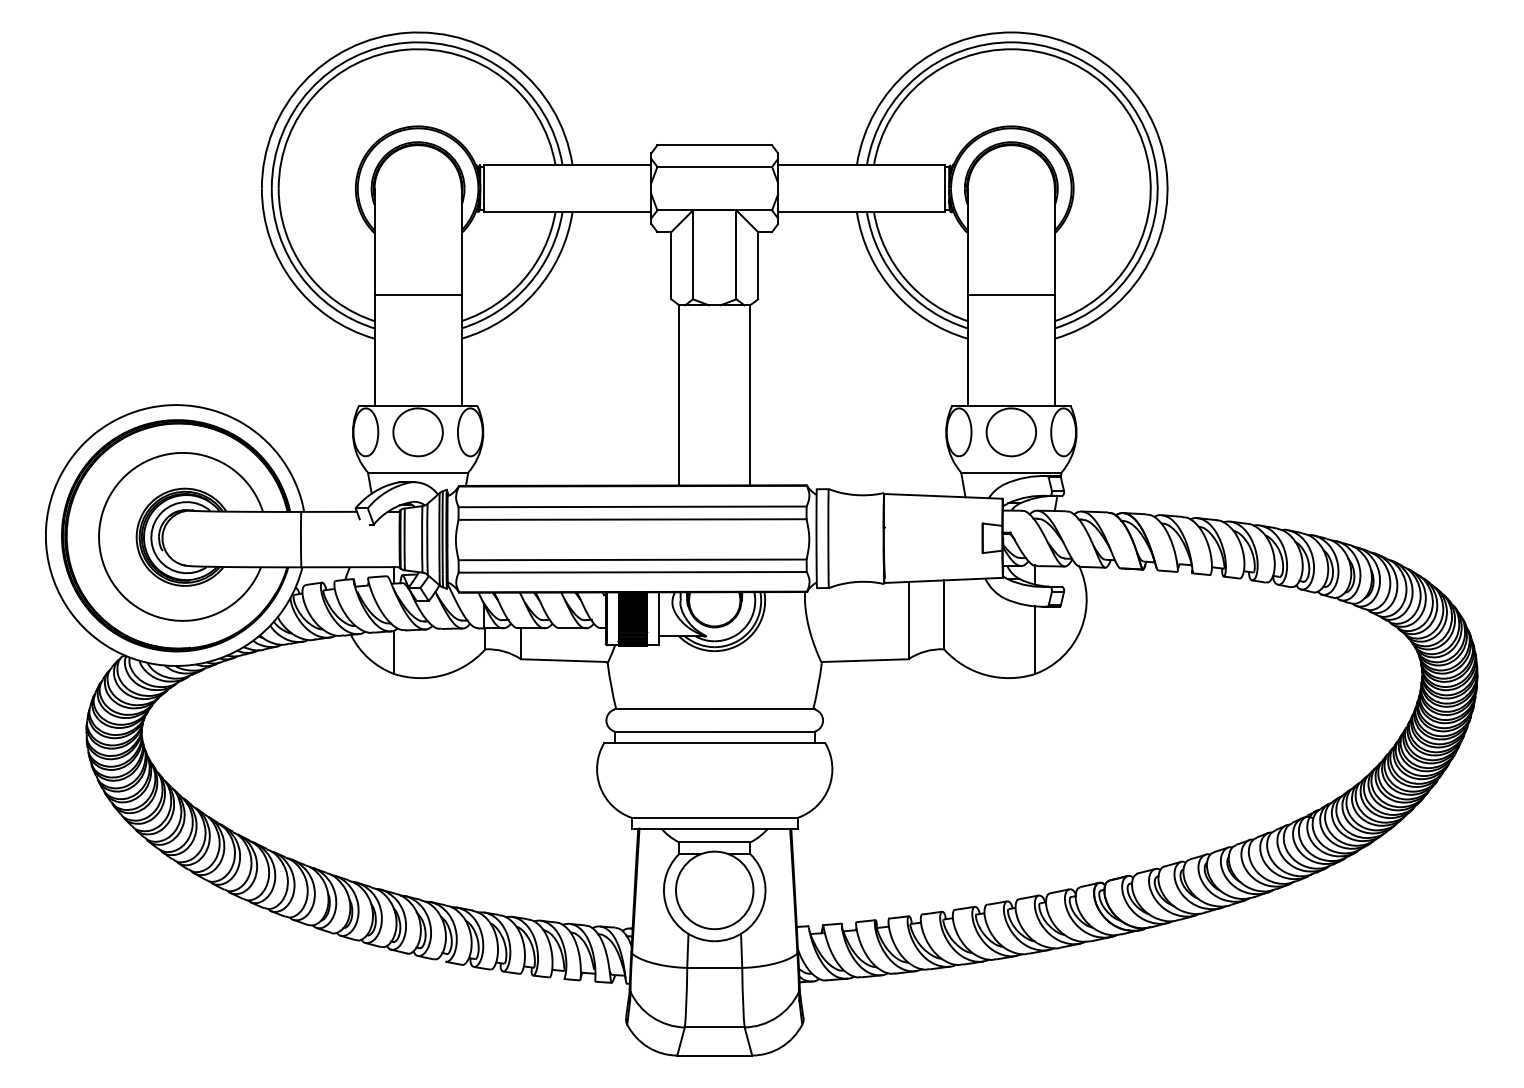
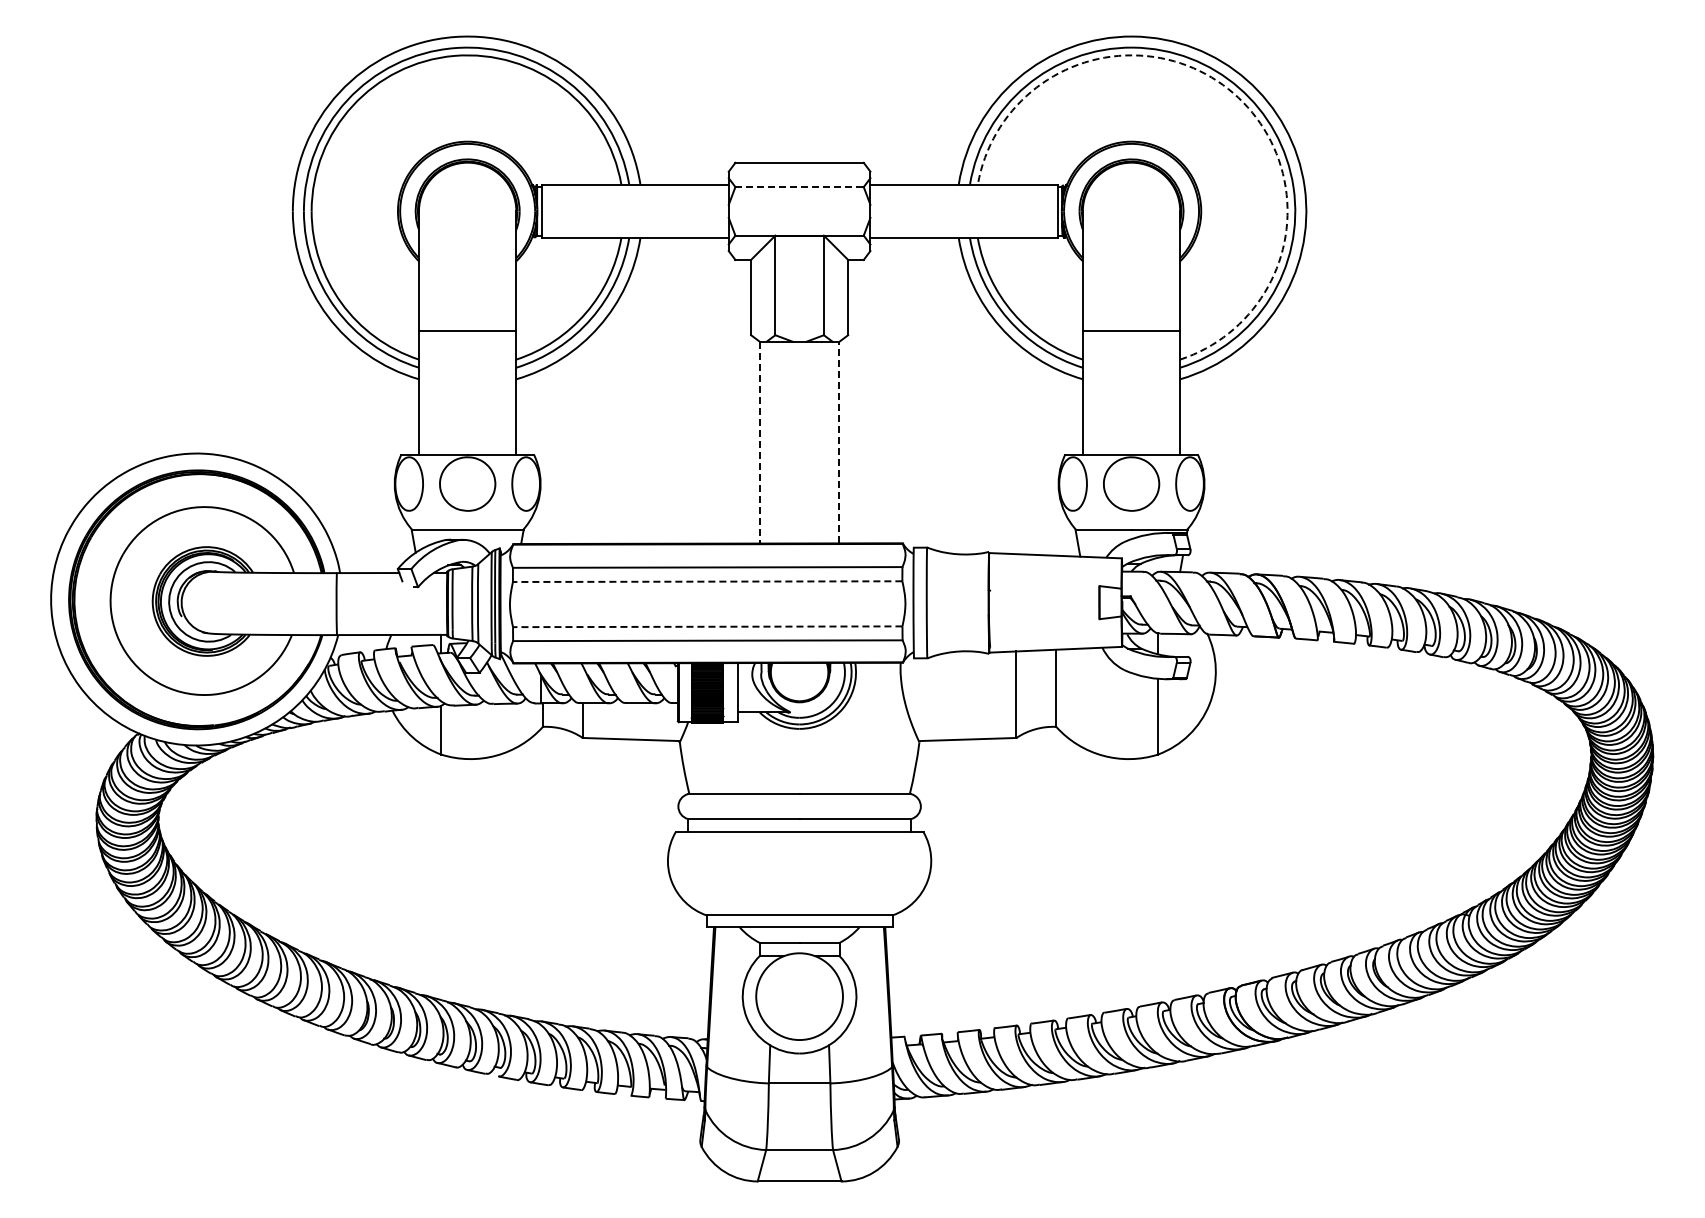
arc: (1102, 83) -> (1233, 93), solid -> dashed
line: (715, 167) -> (800, 187), solid -> dashed
line: (678, 395) -> (759, 442), solid -> dashed
line: (750, 395) -> (839, 442), solid -> dashed
line: (632, 519) -> (707, 581), solid -> dashed
line: (632, 559) -> (707, 626), solid -> dashed

